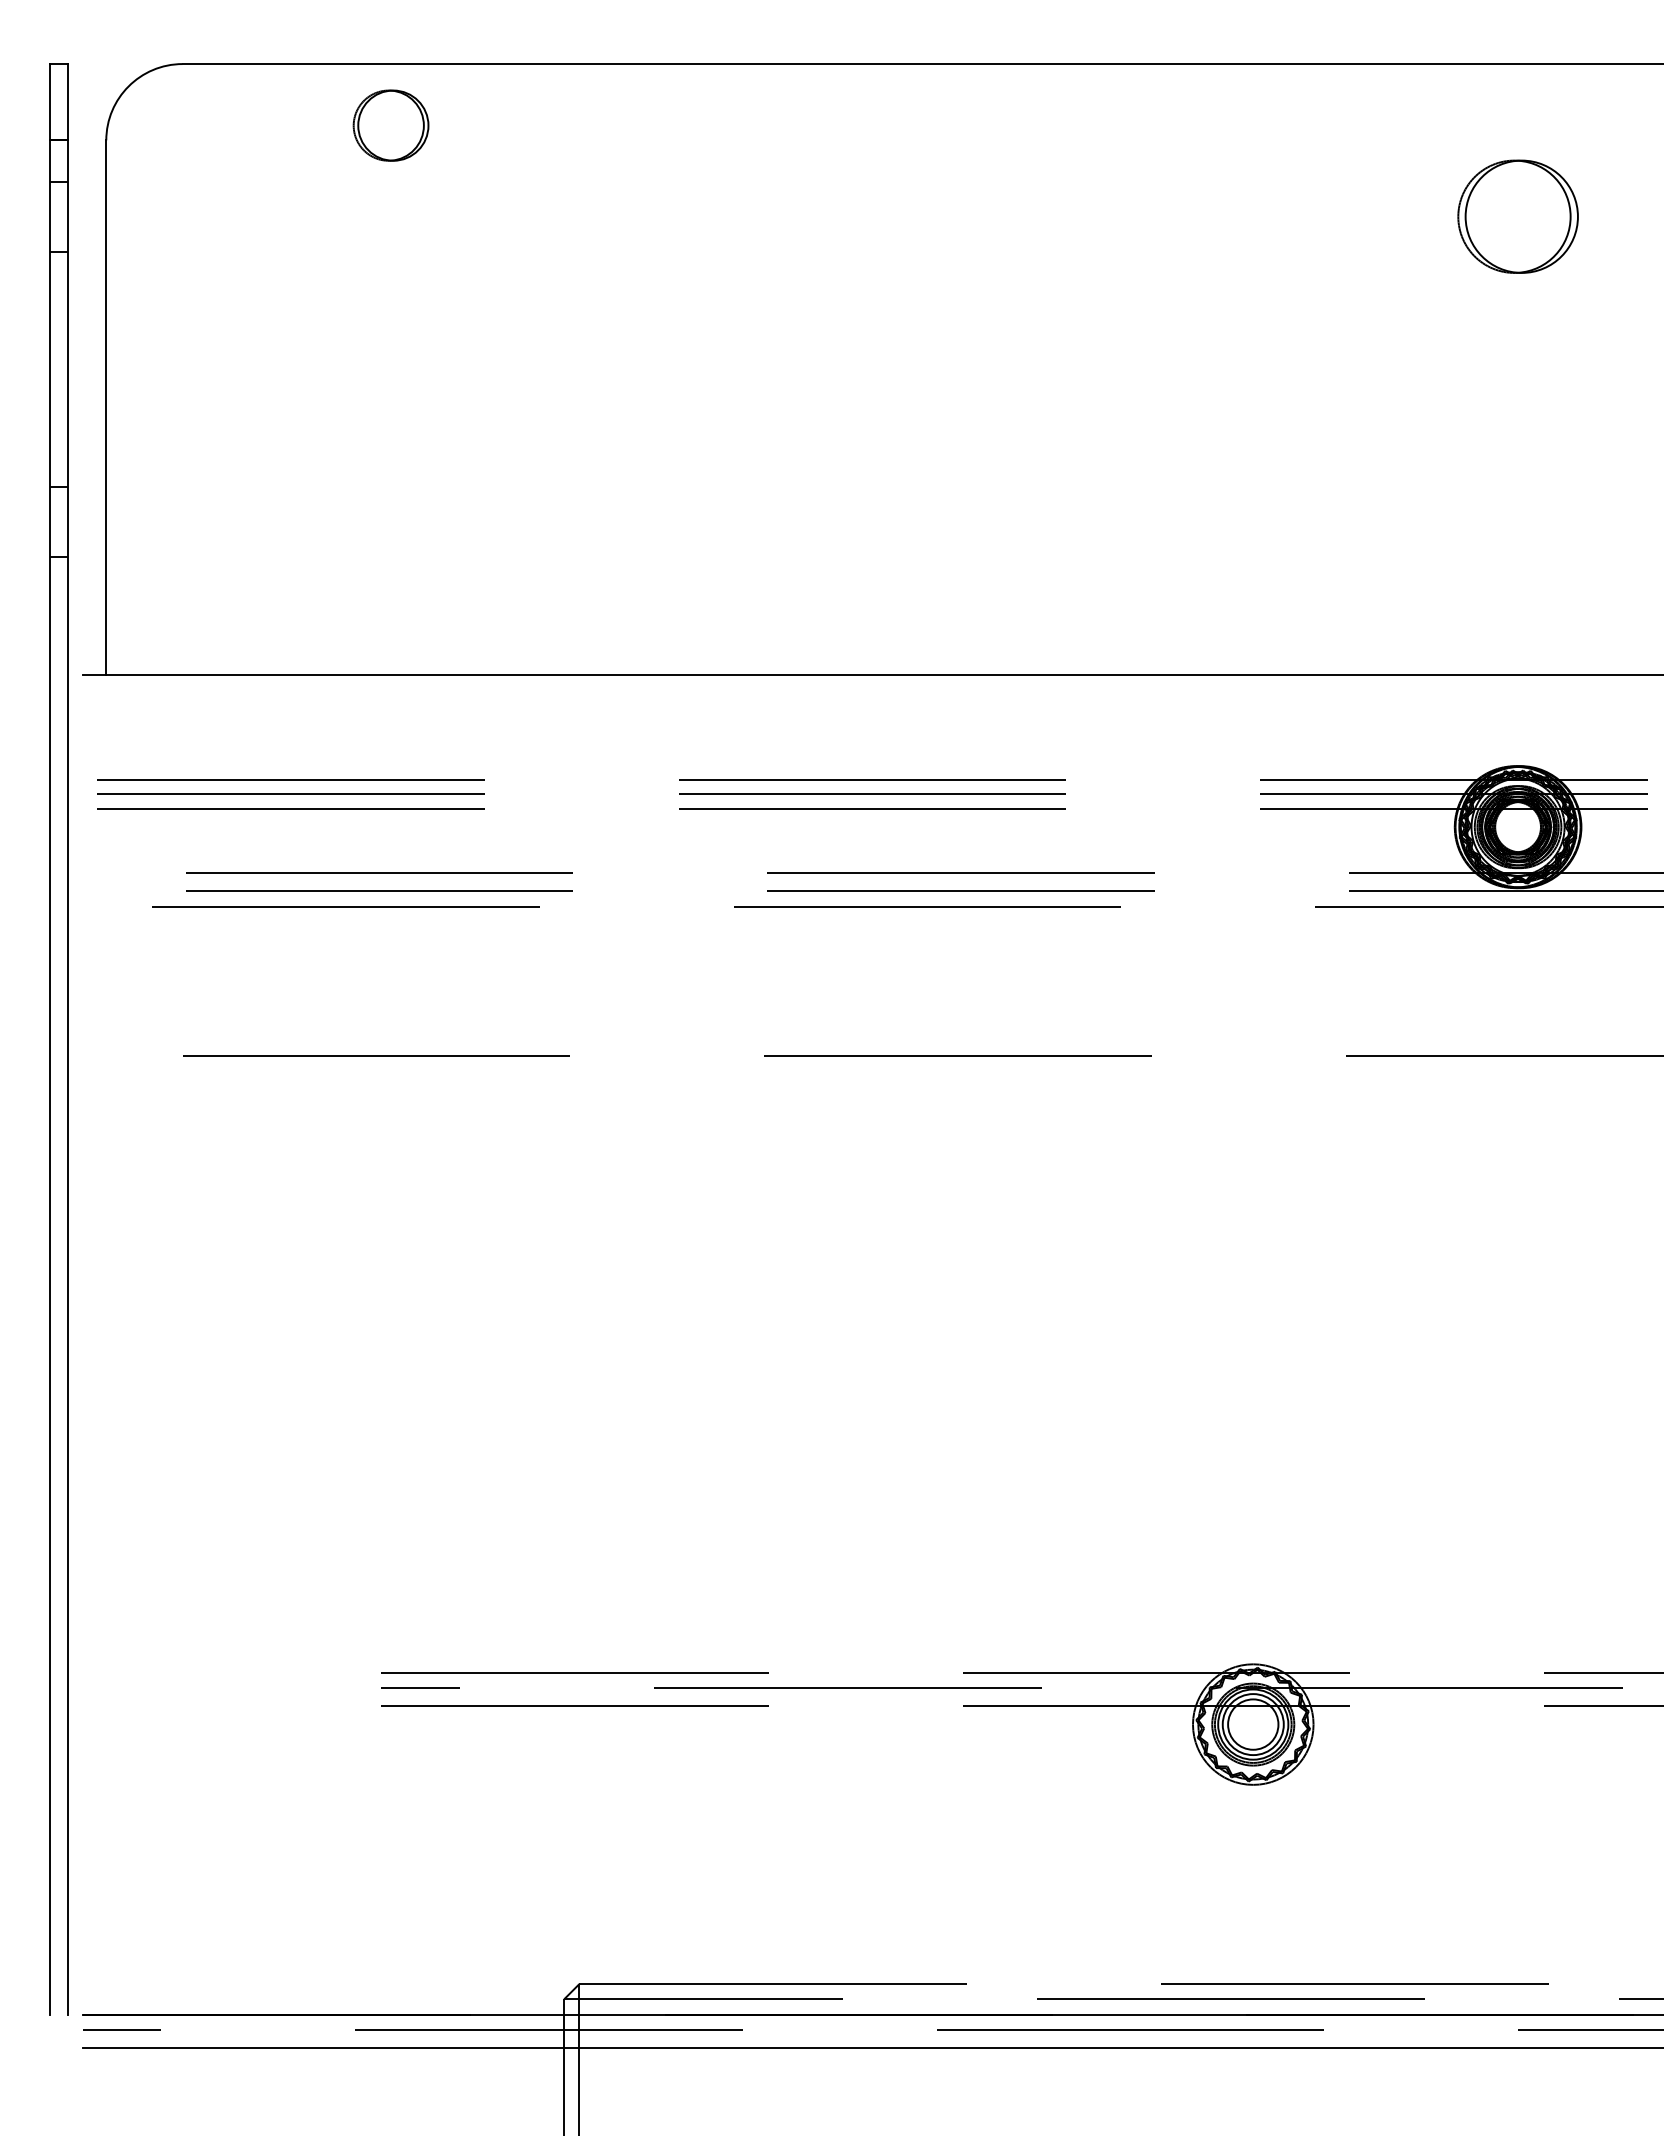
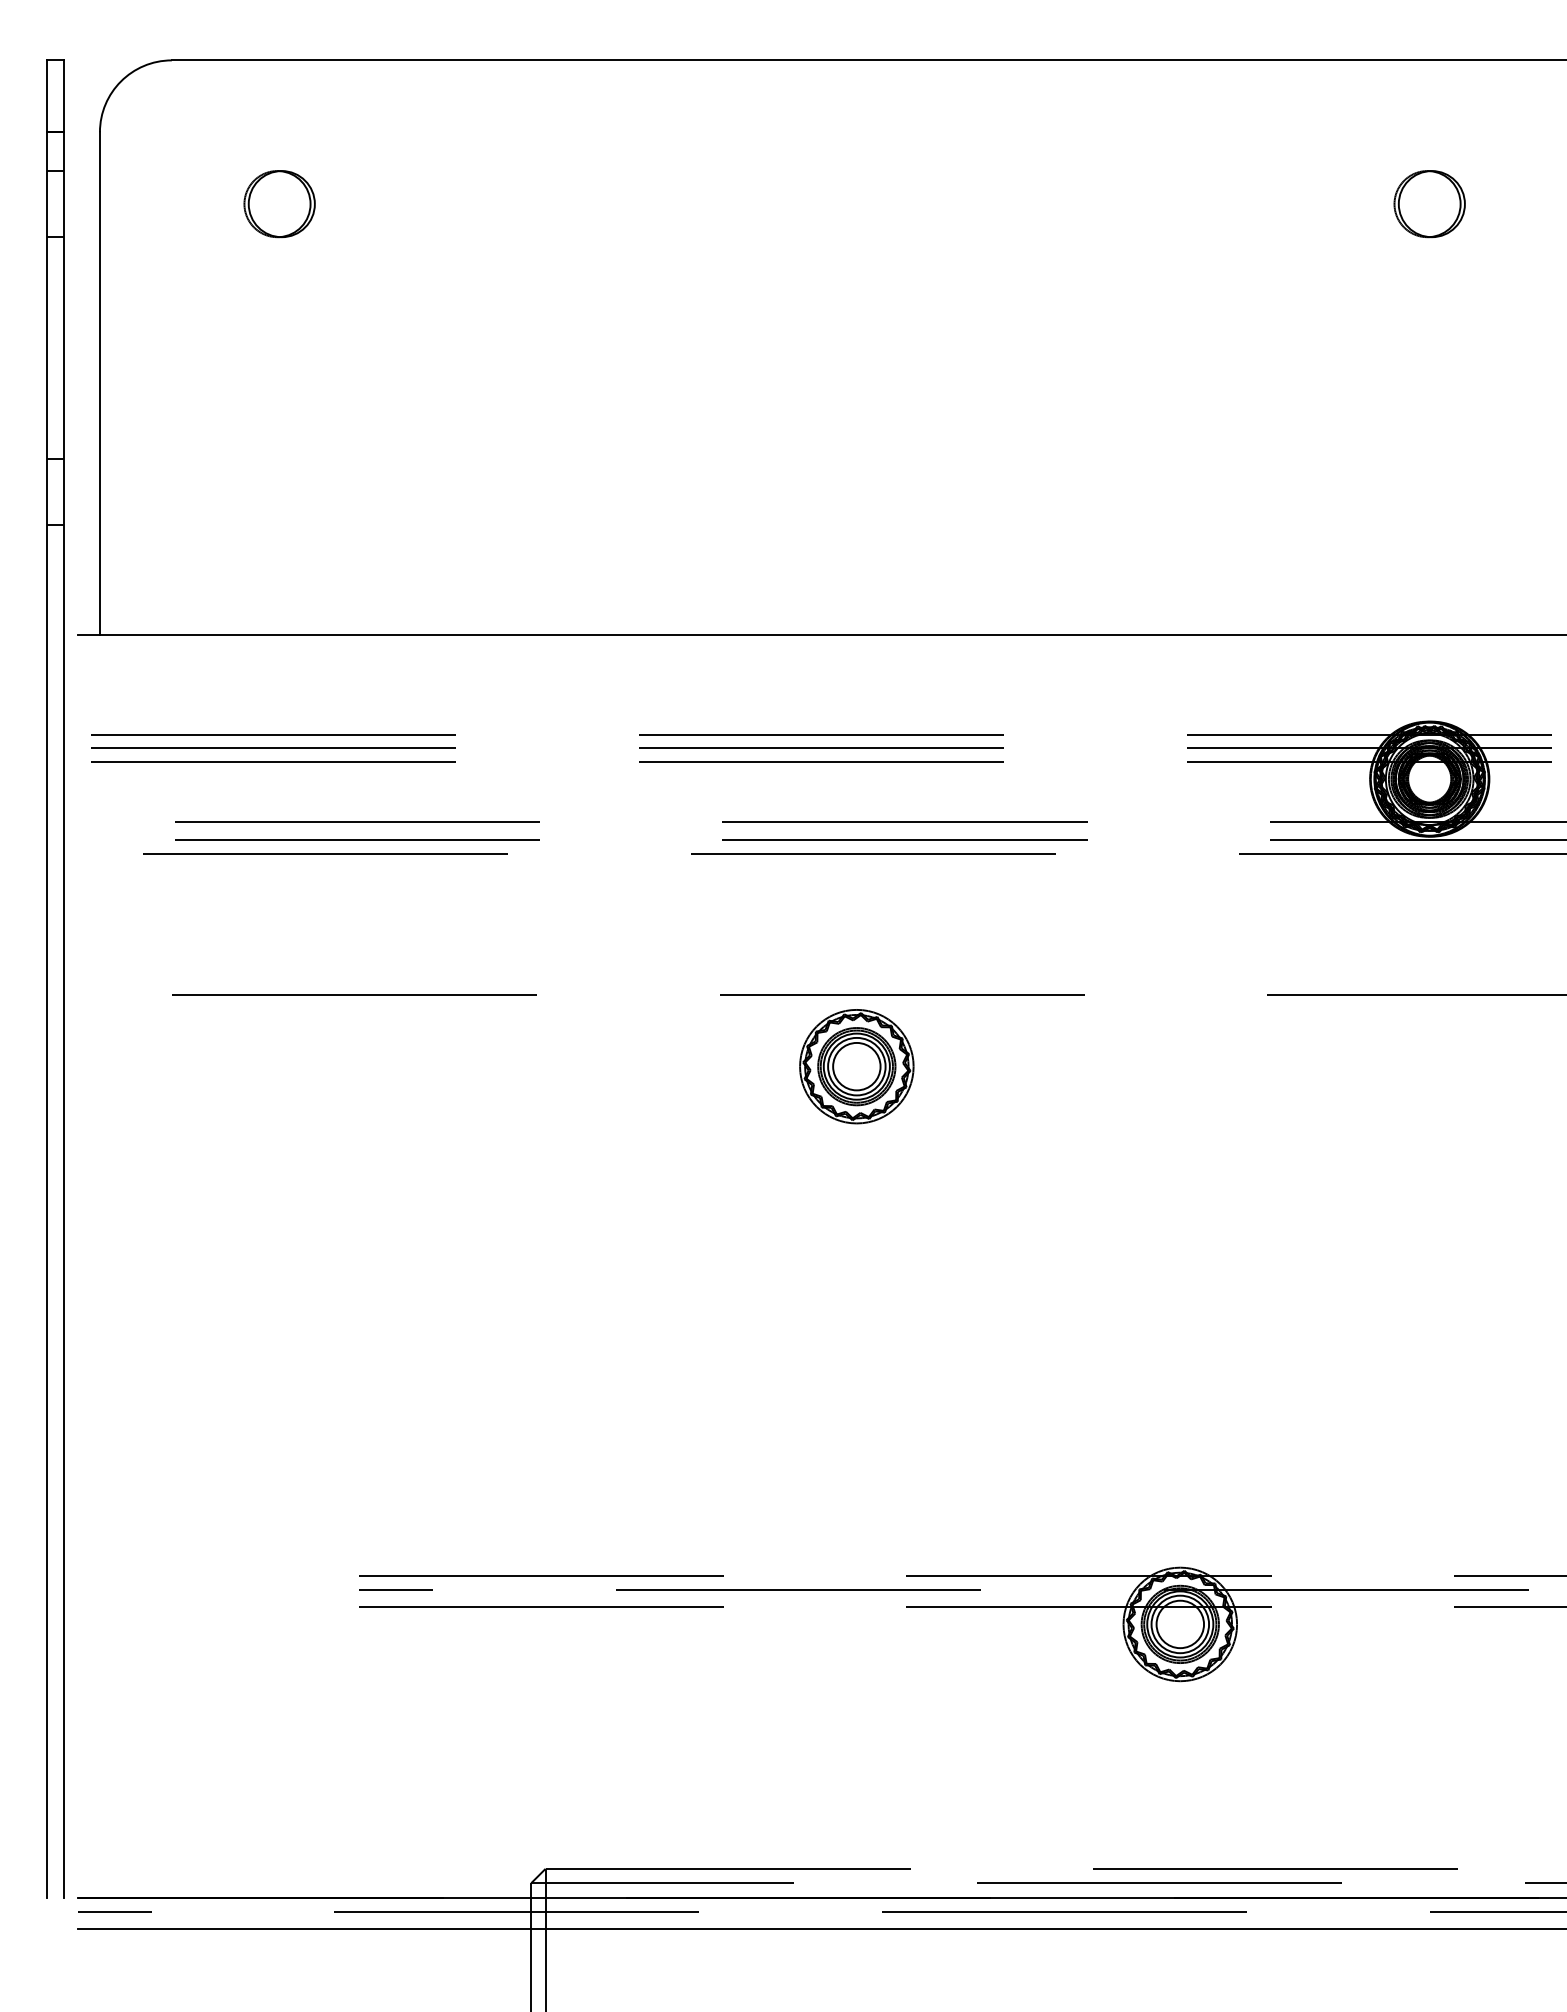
part: (390, 125) -> (279, 203), moved
part: (1517, 216) -> (1429, 203), size x0.62
part: (909, 1132) -> (856, 1066), added

